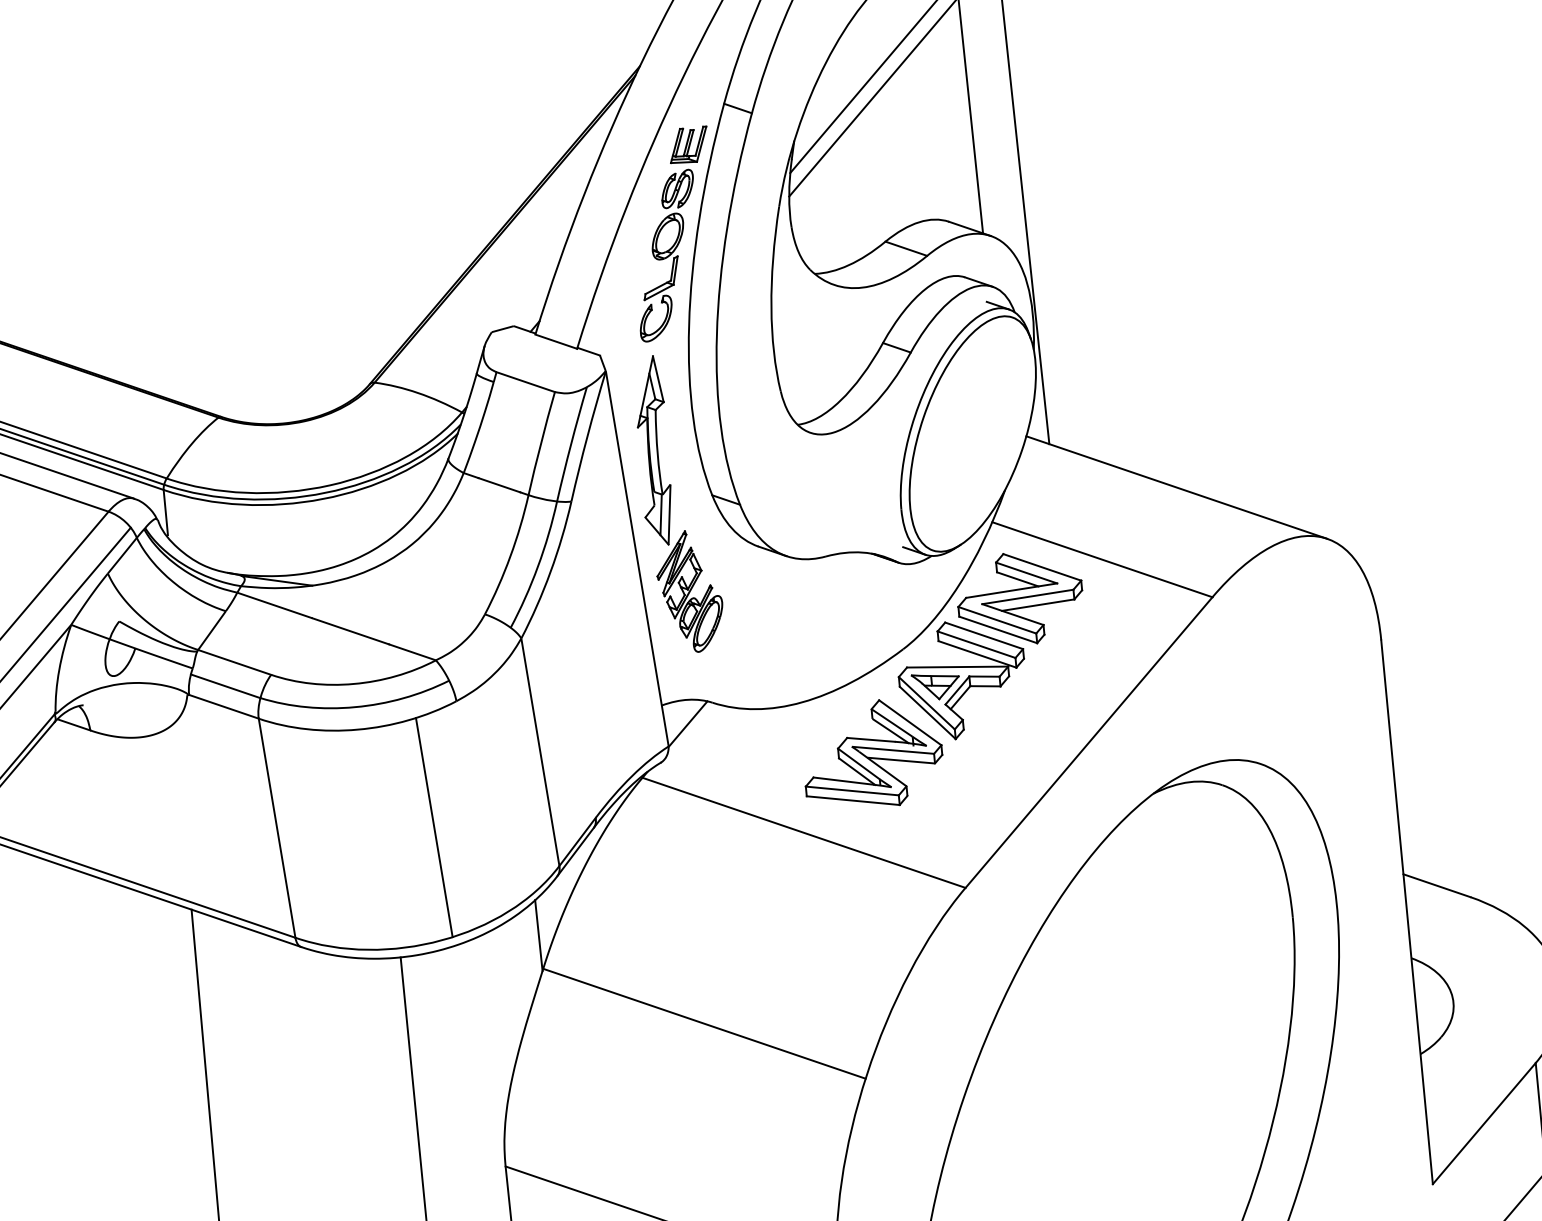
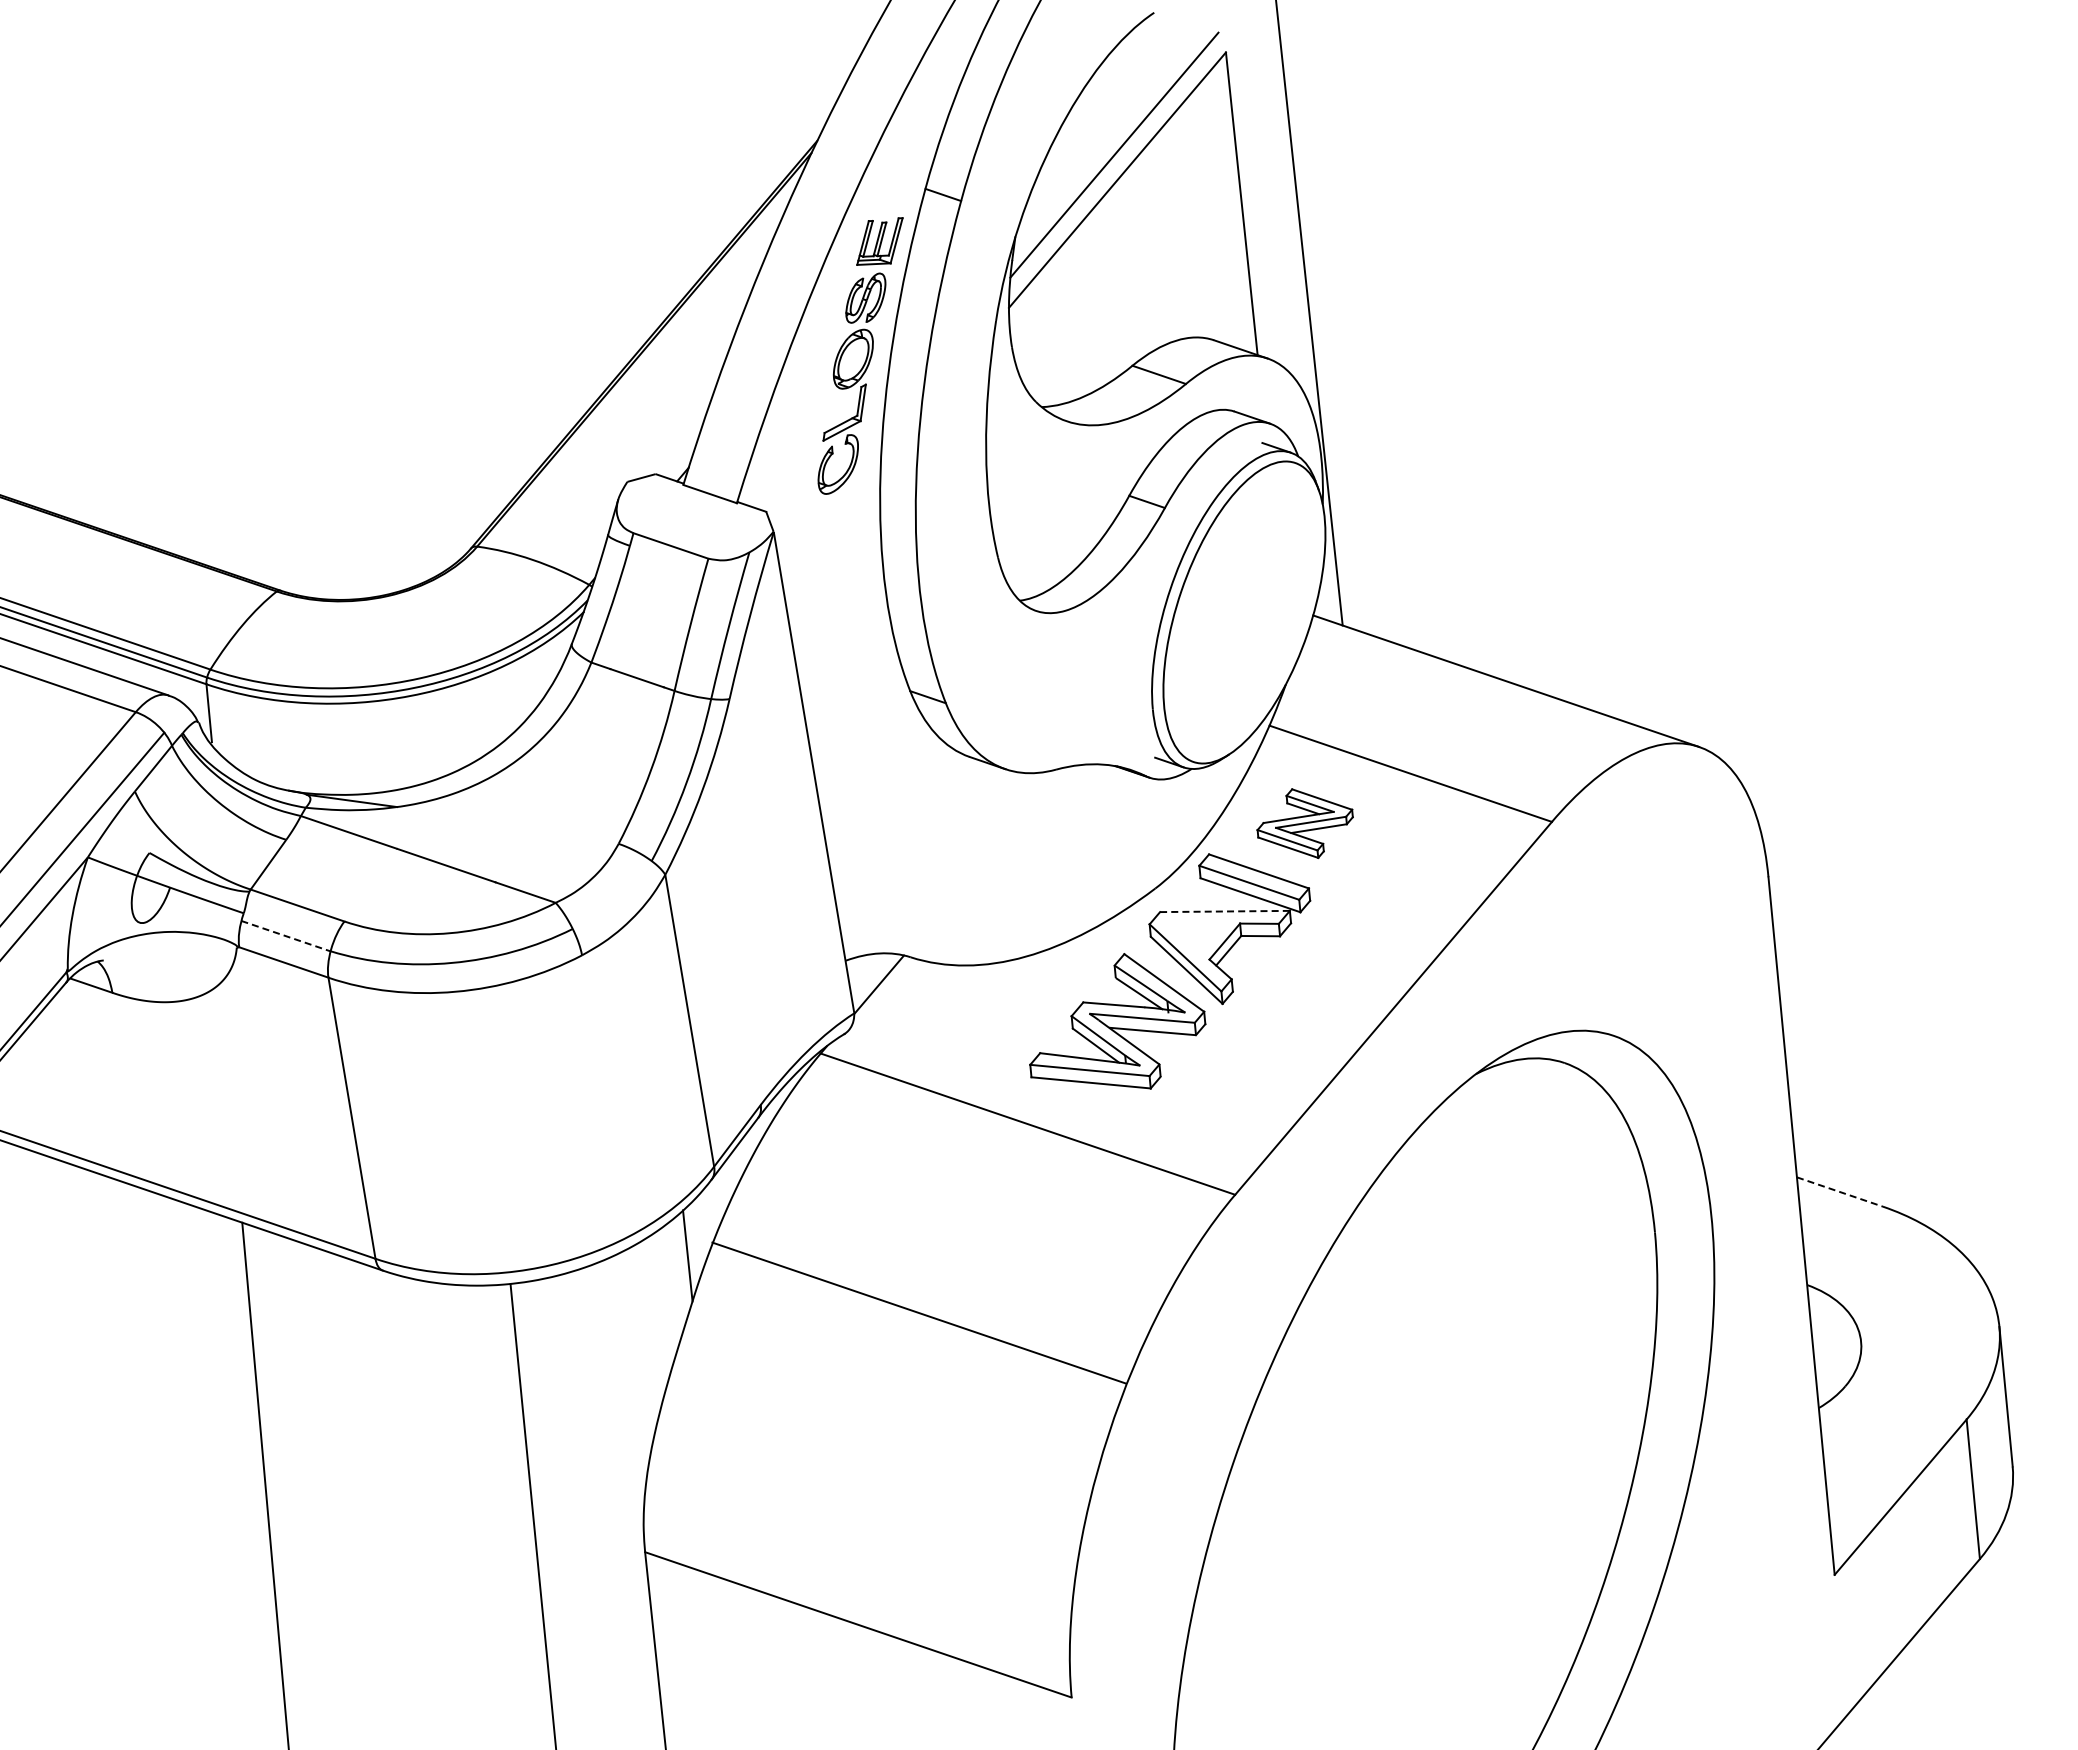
part: (670, 503) -> (856, 701), removed
part: (1019, 598) -> (1304, 823), size x0.6
line: (957, 667) -> (1224, 911), solid -> dashed
line: (226, 686) -> (286, 936), solid -> dashed
part: (934, 687) -> (1195, 937), removed
line: (434, 826) -> (553, 1116), removed
line: (1437, 886) -> (1840, 1192), solid -> dashed
line: (704, 1023) -> (919, 1312), moved

